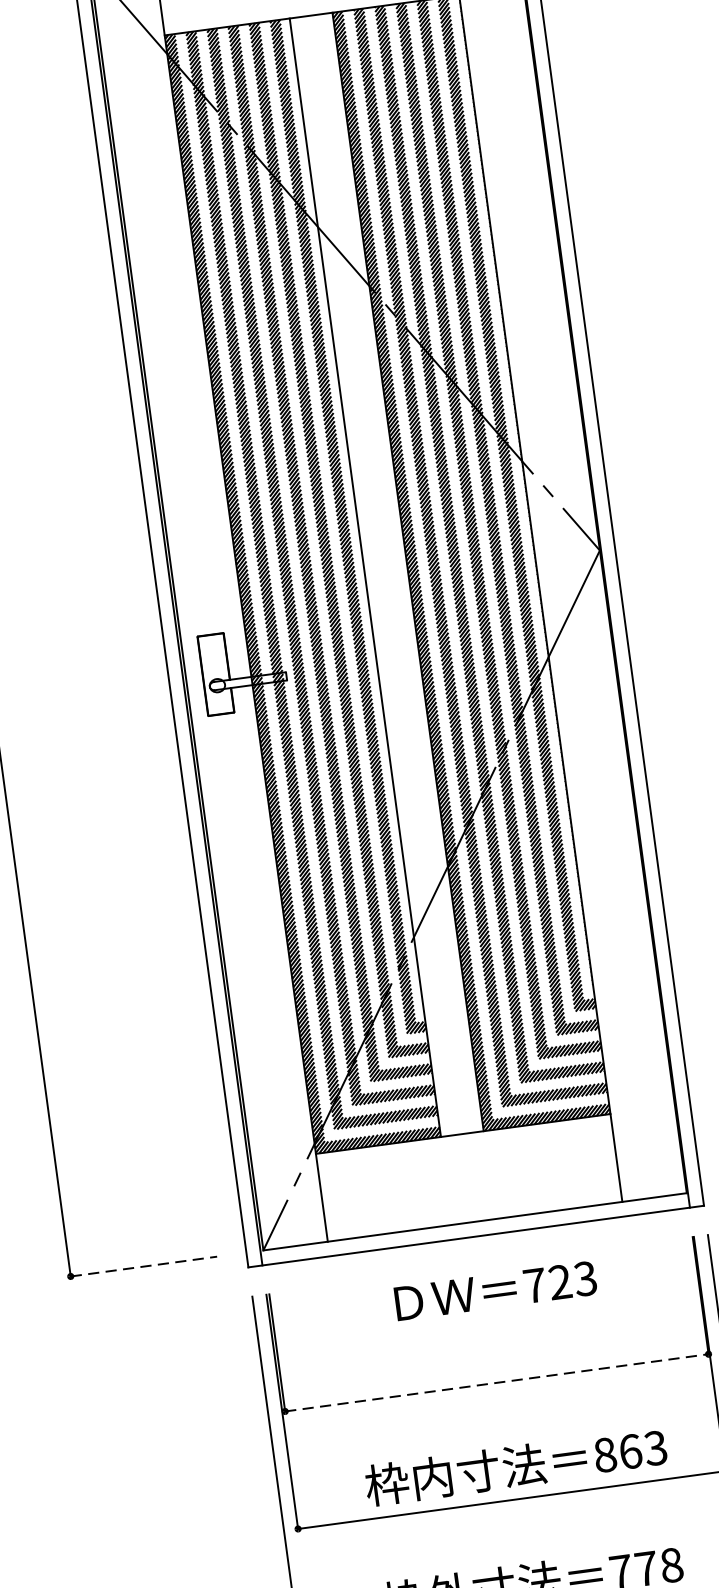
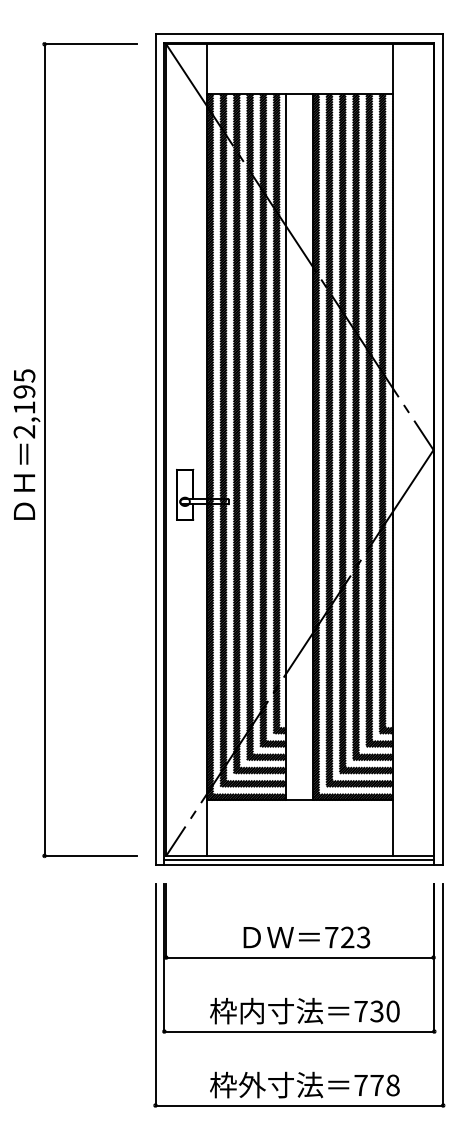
line: (475, 1227) -> (299, 859), added
line: (144, 1265) -> (91, 855), dashed -> solid
text: (495, 1291) -> (306, 937), moved
line: (496, 1382) -> (299, 957), dashed -> solid
text: (629, 1451) -> (376, 1011), 863 -> 730

